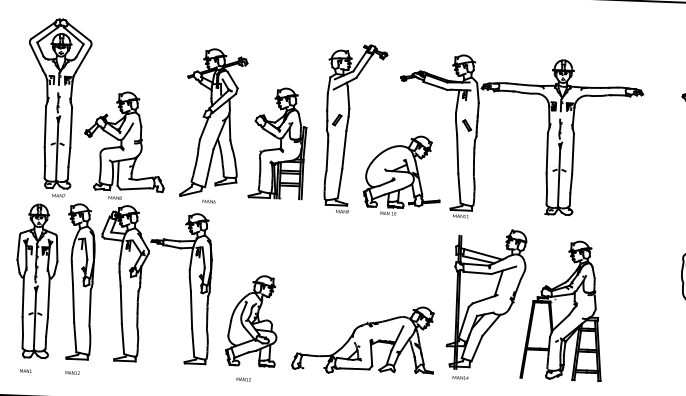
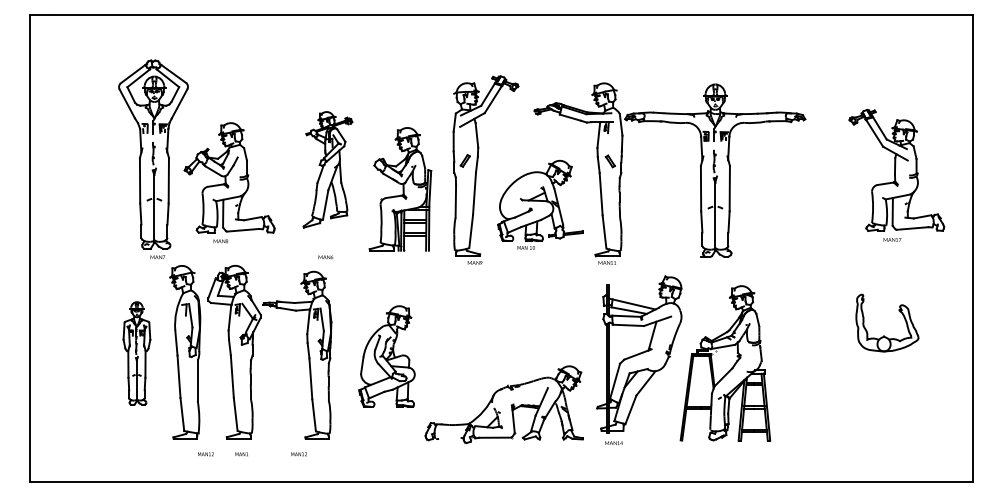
part: (213, 123) -> (327, 169), size x0.7
part: (124, 145) -> (229, 182), moved
part: (402, 175) -> (540, 204), moved
part: (36, 281) -> (136, 353), size x0.6
part: (251, 320) -> (386, 356), moved
text: (25, 371) -> (241, 454), moved
text: (72, 373) -> (205, 454), moved
text: (243, 379) -> (298, 454), moved

